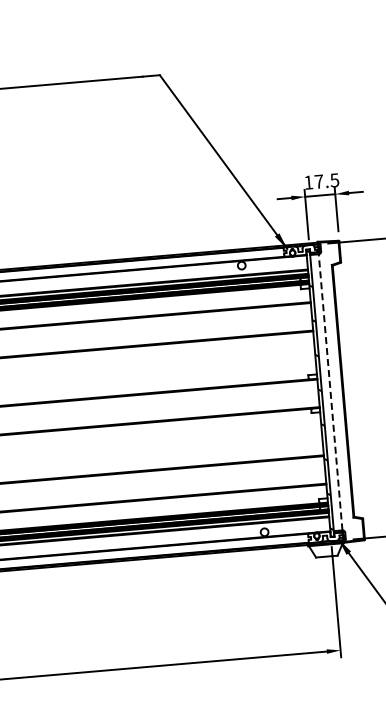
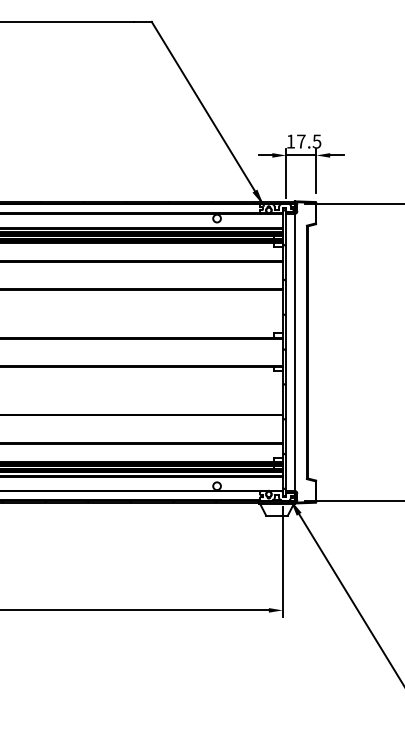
line: (330, 392) -> (294, 352), dashed -> solid

